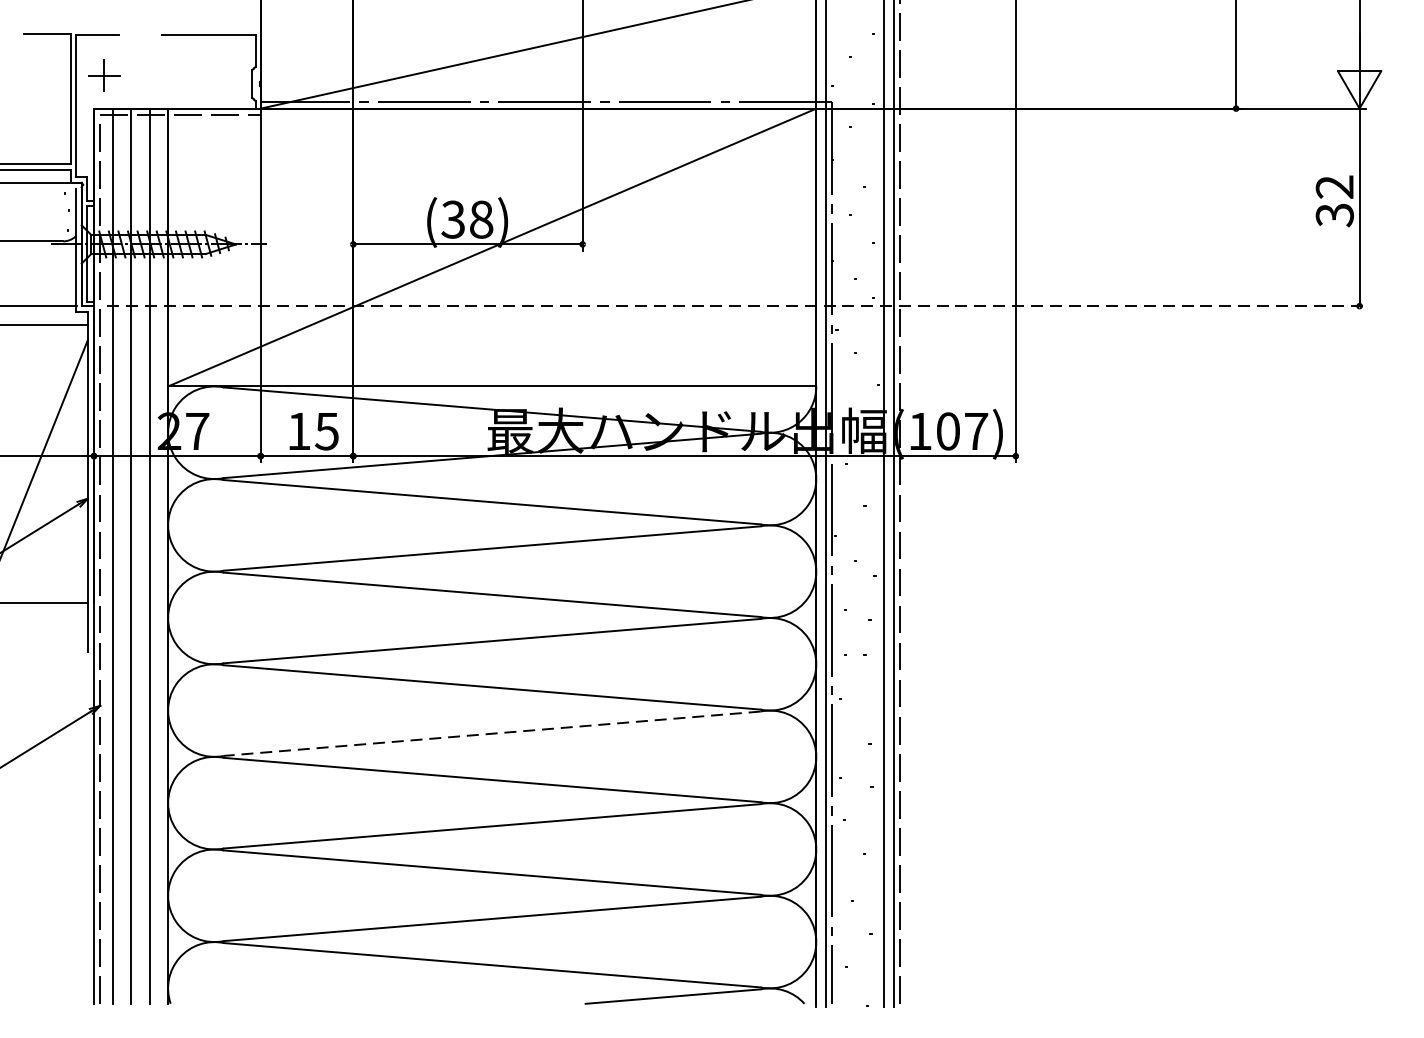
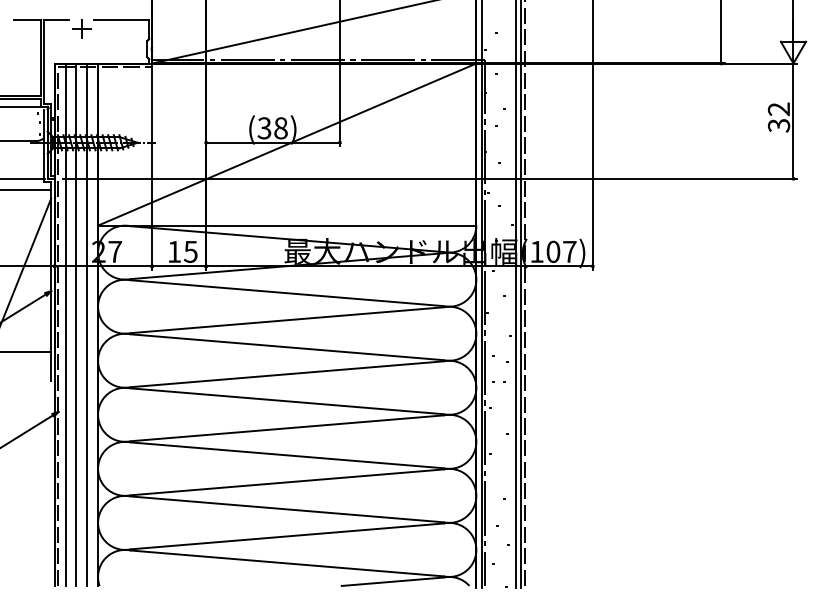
part: (103, 74) -> (81, 28), moved
line: (737, 305) -> (430, 178), dashed -> solid
line: (490, 734) -> (286, 428), dashed -> solid

